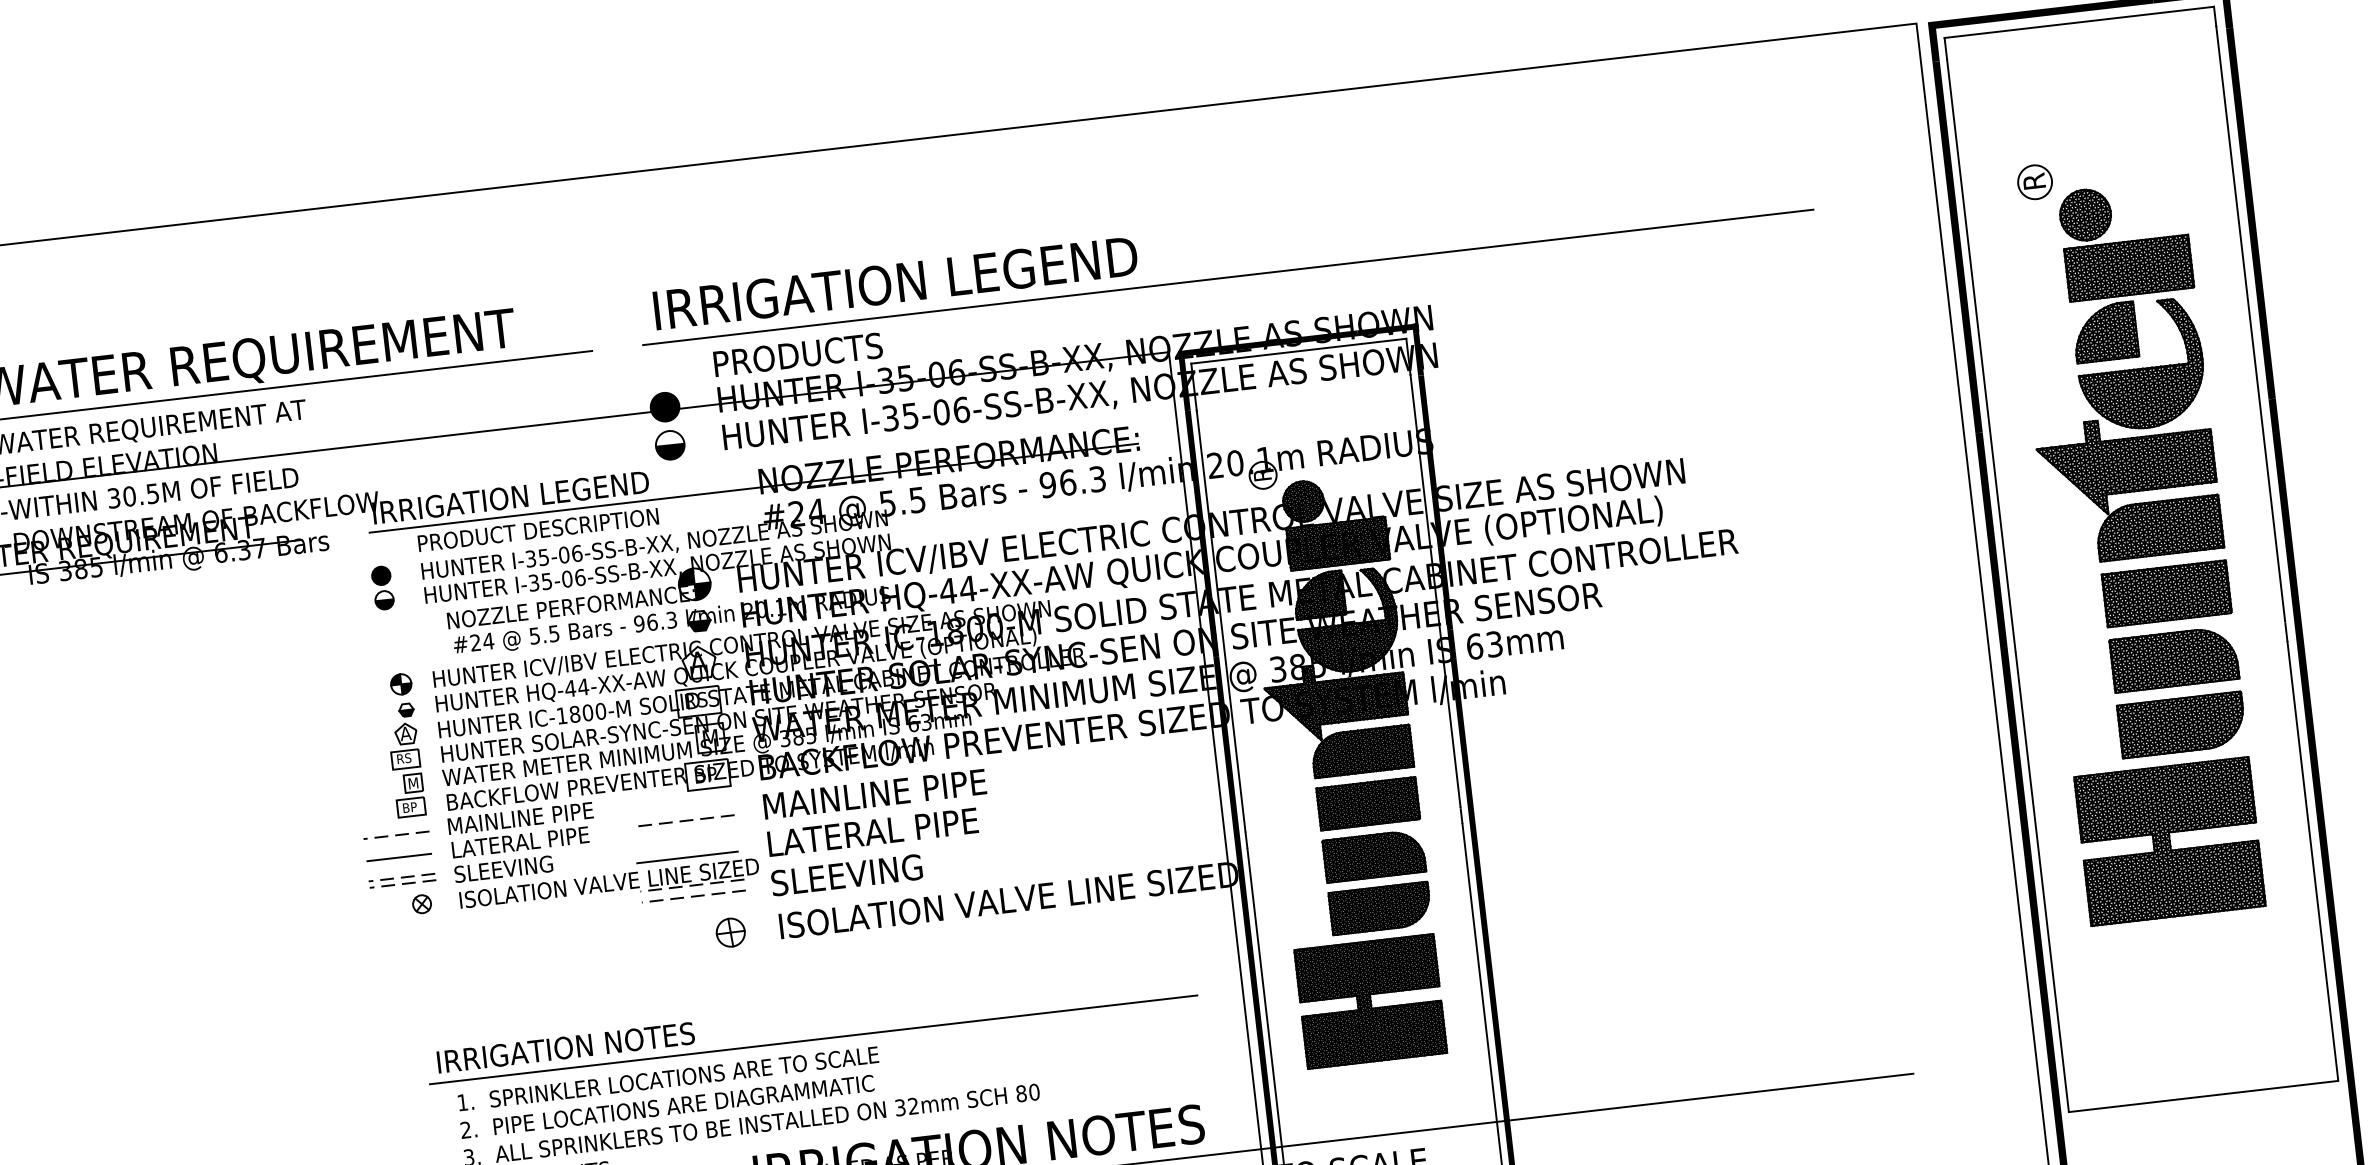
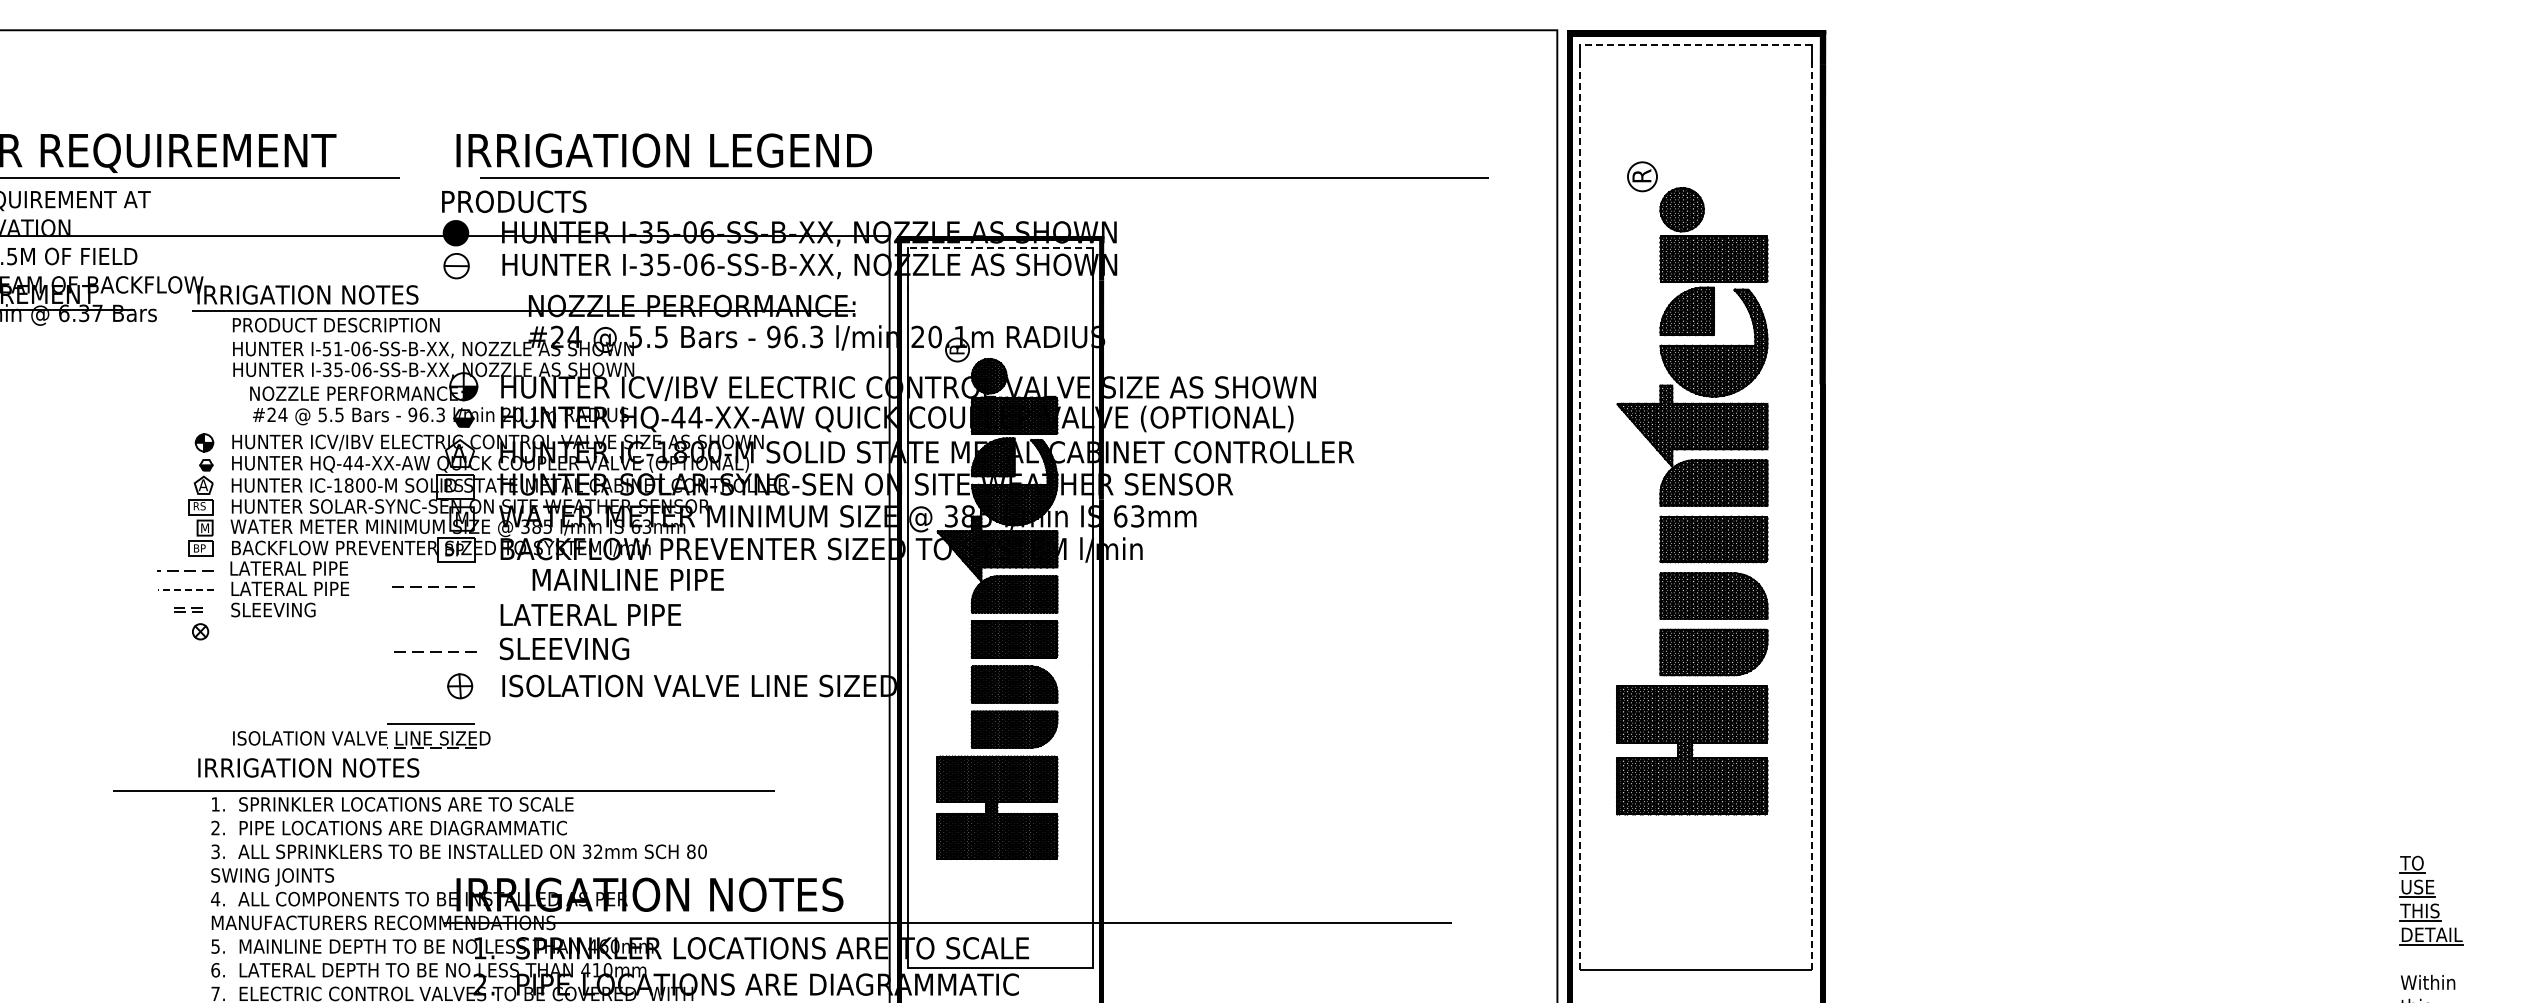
line: (2079, 22) -> (1695, 45), solid -> dashed
line: (1228, 276) -> (984, 177), moved
line: (2250, 322) -> (1811, 317), solid -> dashed
line: (1299, 350) -> (1000, 247), solid -> dashed
text: (798, 354) -> (514, 201), moved
line: (1980, 355) -> (1579, 318), solid -> dashed
fill: (670, 452) -> (456, 272), removed
text: (596, 487) -> (389, 294), IRRIGATION LEGEND -> IRRIGATION NOTES
text: (537, 557) -> (332, 348), I-35-06-SS-B-XX, -> I-51-06-SS-B-XX,
fill: (685, 576) -> (456, 379), removed
part: (383, 588) -> (198, 359), removed
text: (873, 793) -> (627, 579), moved
text: (521, 818) -> (293, 568), MAINLINE PIPE -> LATERAL PIPE
line: (398, 857) -> (185, 589), solid -> dashed
line: (2312, 861) -> (1811, 781), solid -> dashed
part: (608, 879) -> (361, 735), moved
part: (401, 880) -> (185, 609), size x0.6
line: (2043, 892) -> (1579, 781), solid -> dashed
line: (813, 1039) -> (443, 790), moved

